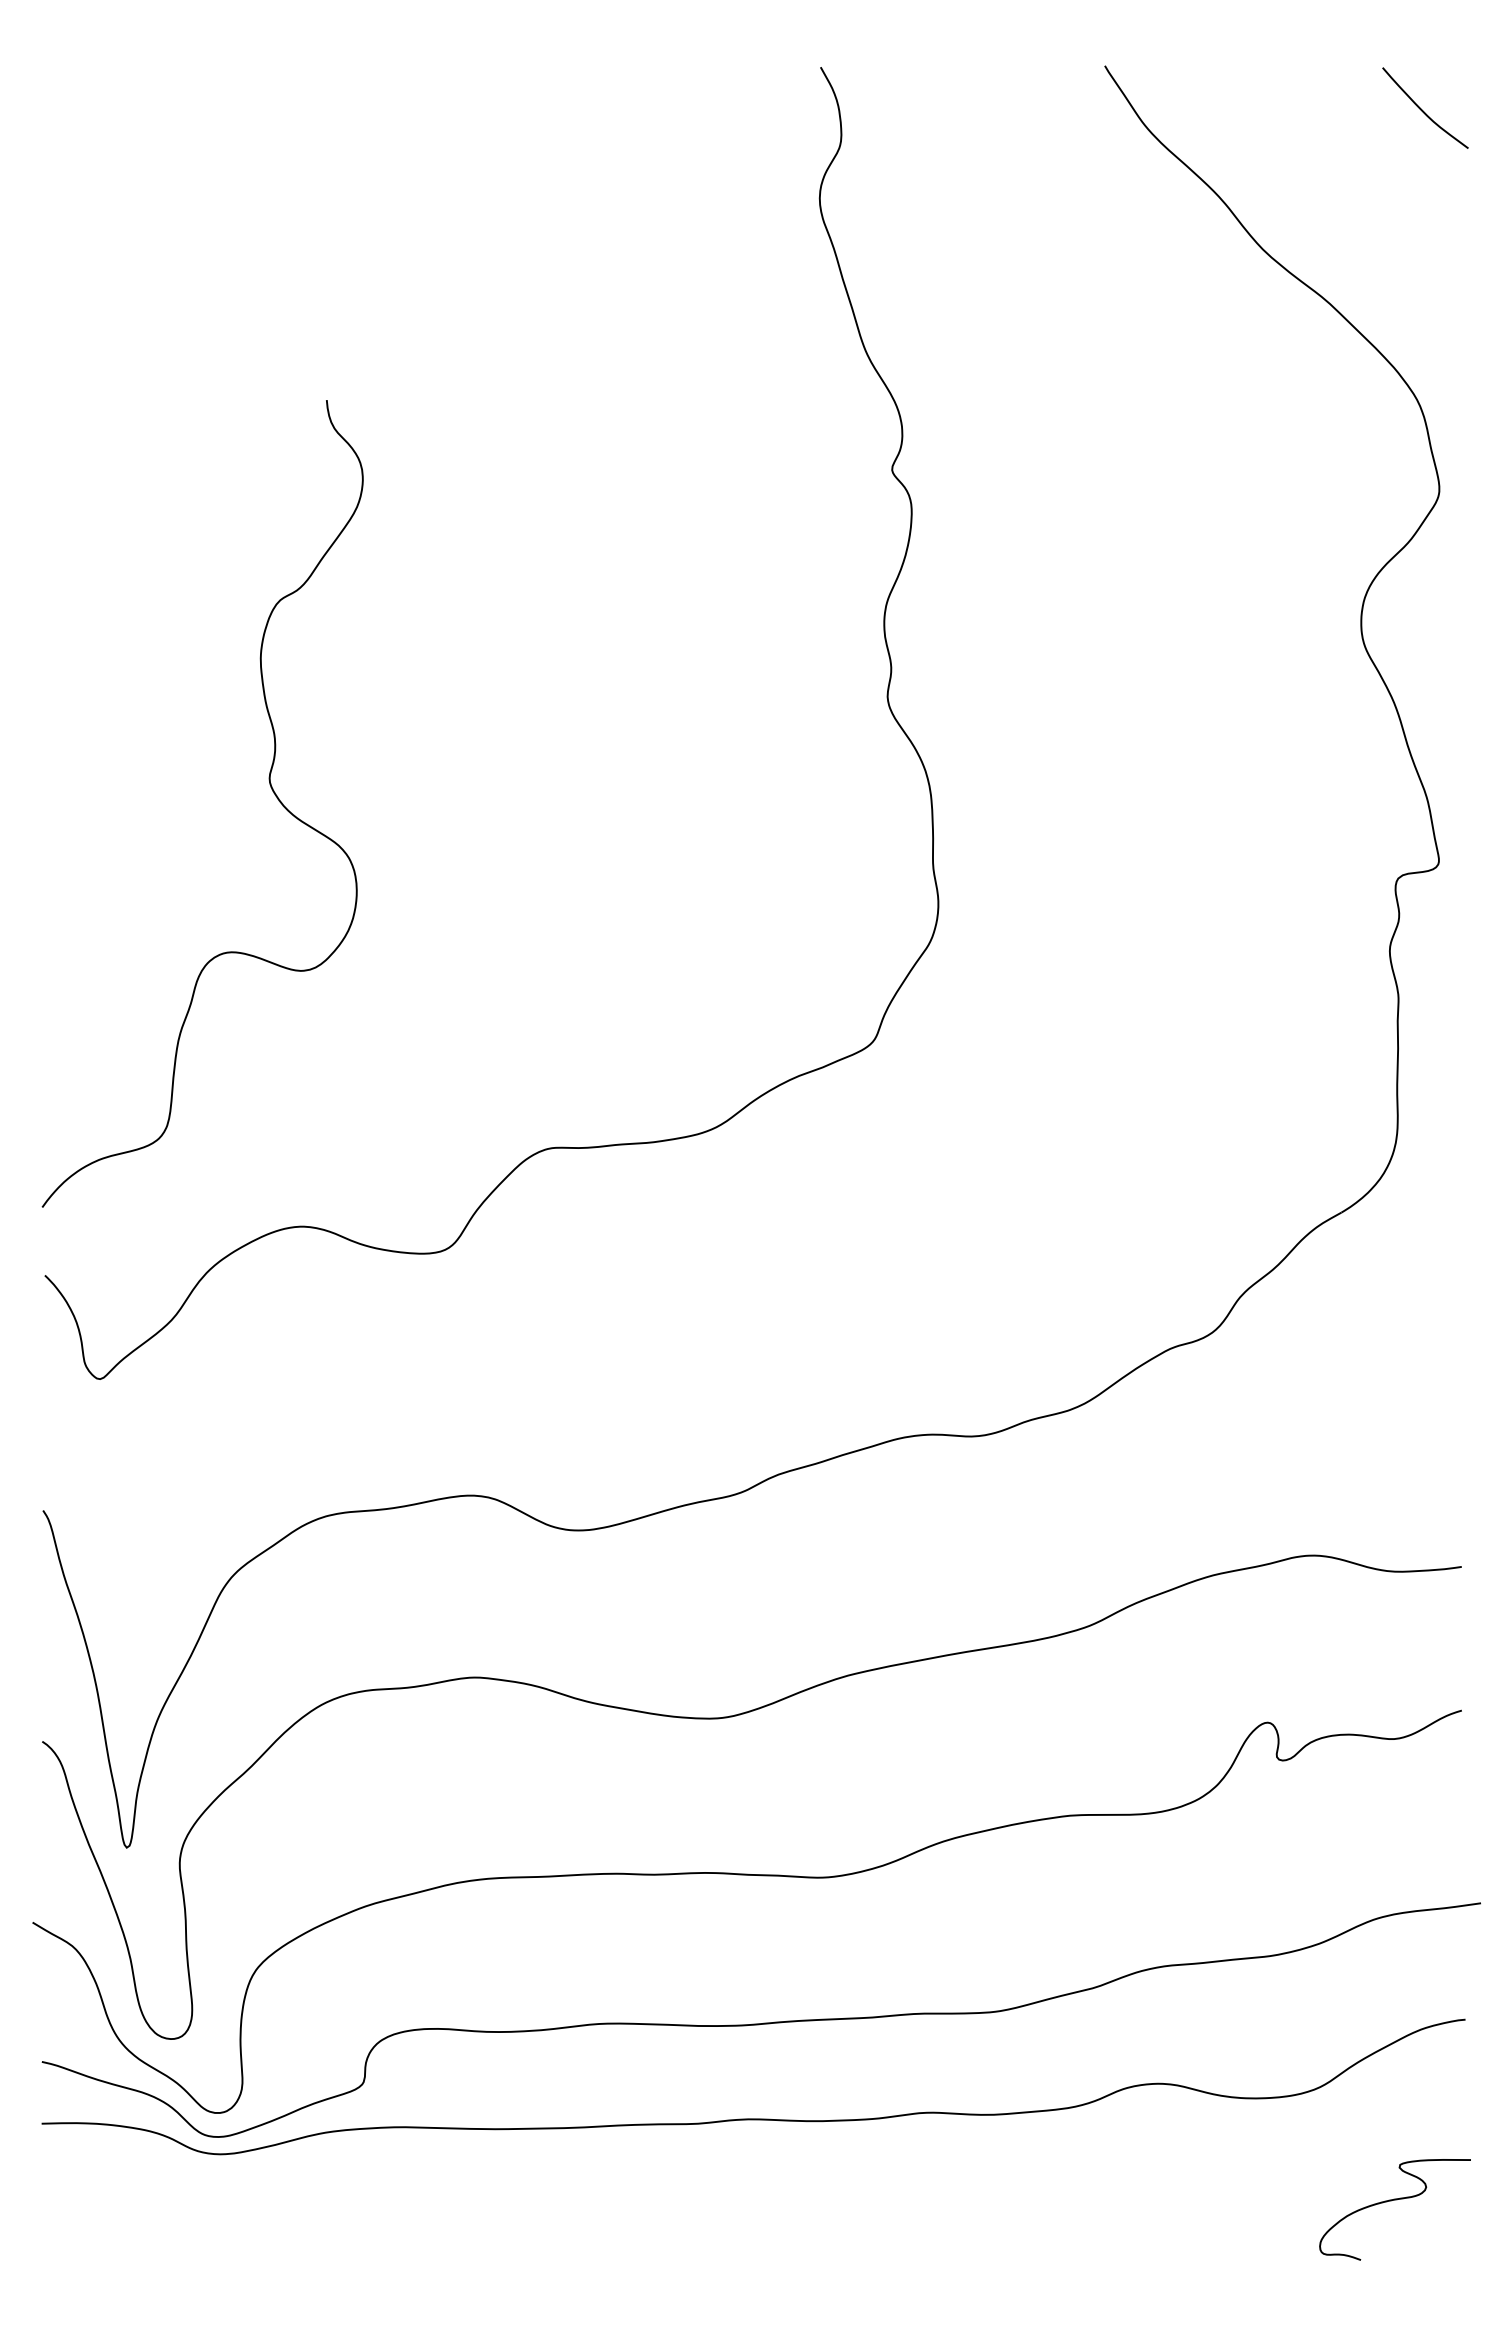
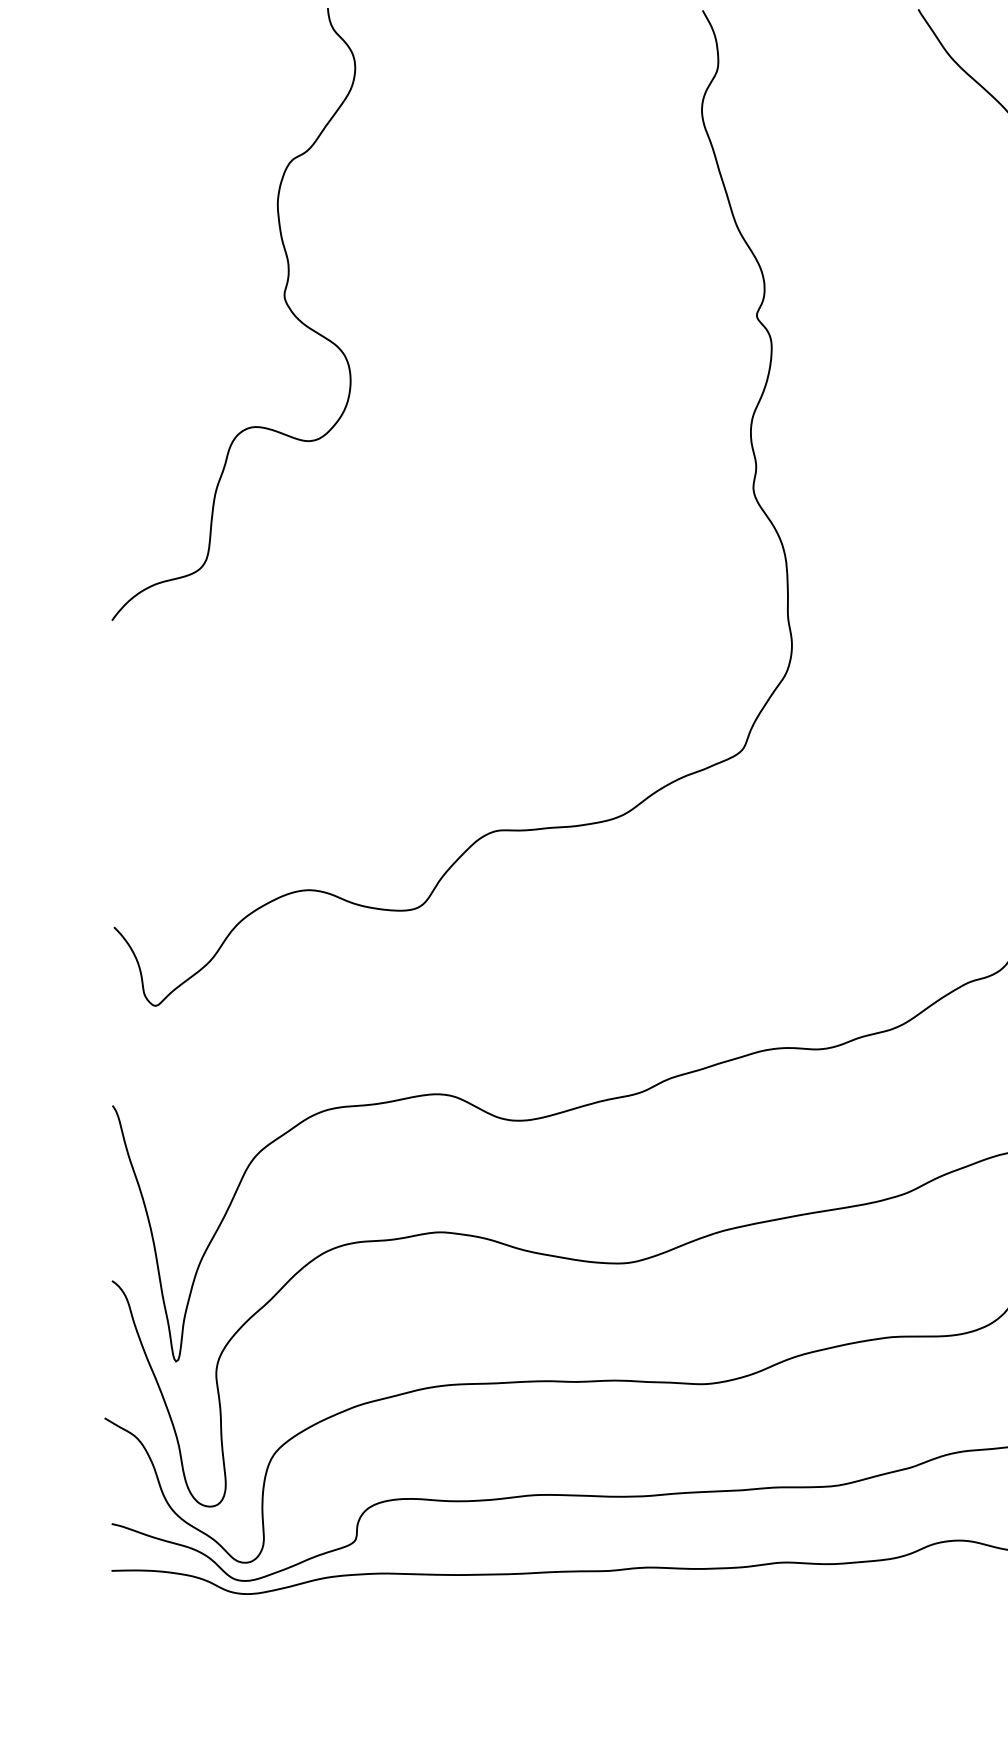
curve: (269, 784) -> (284, 299), moved

